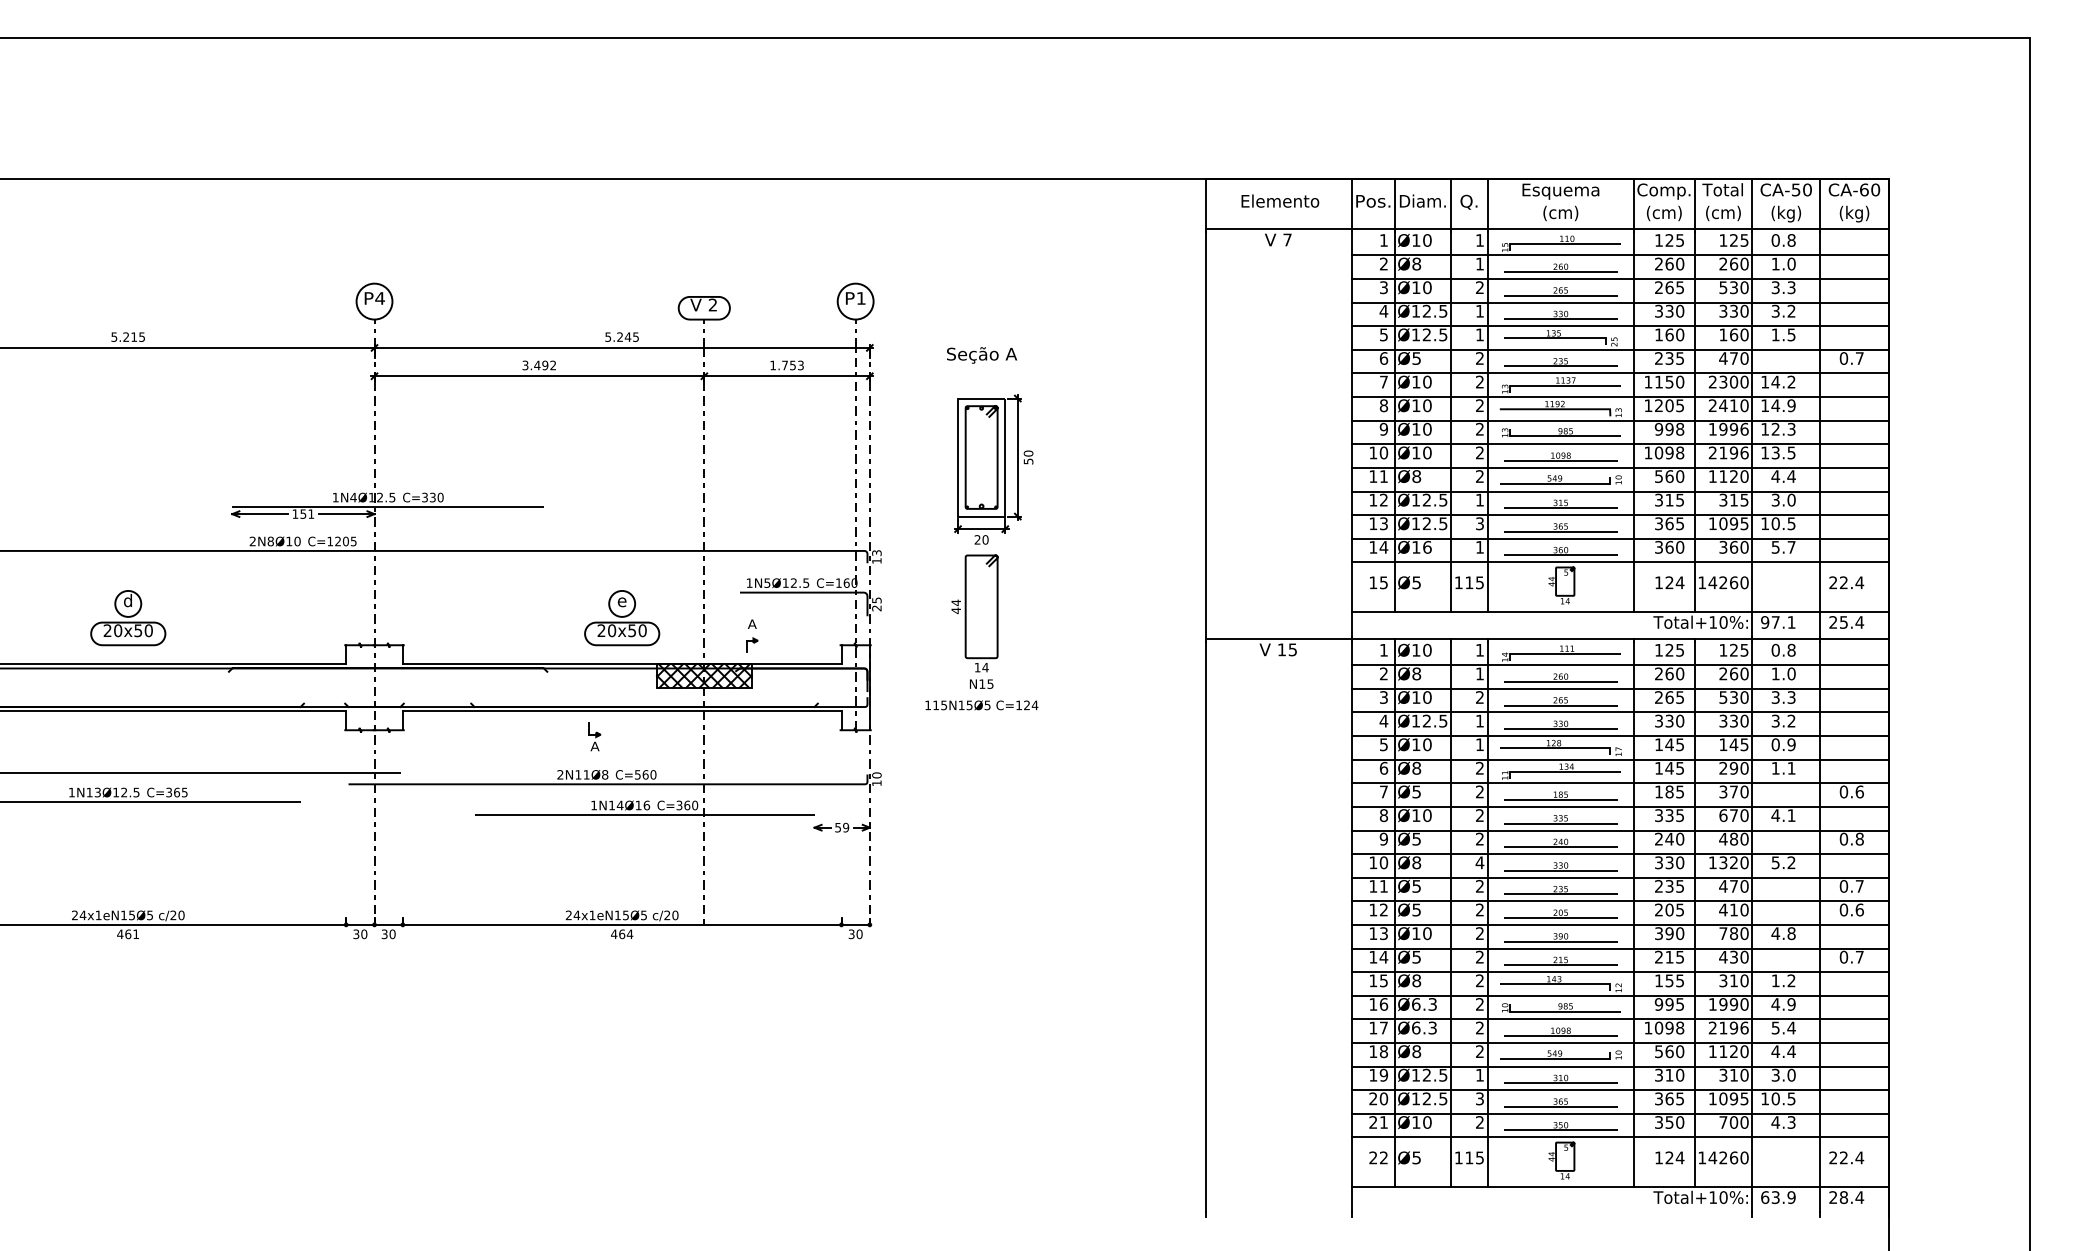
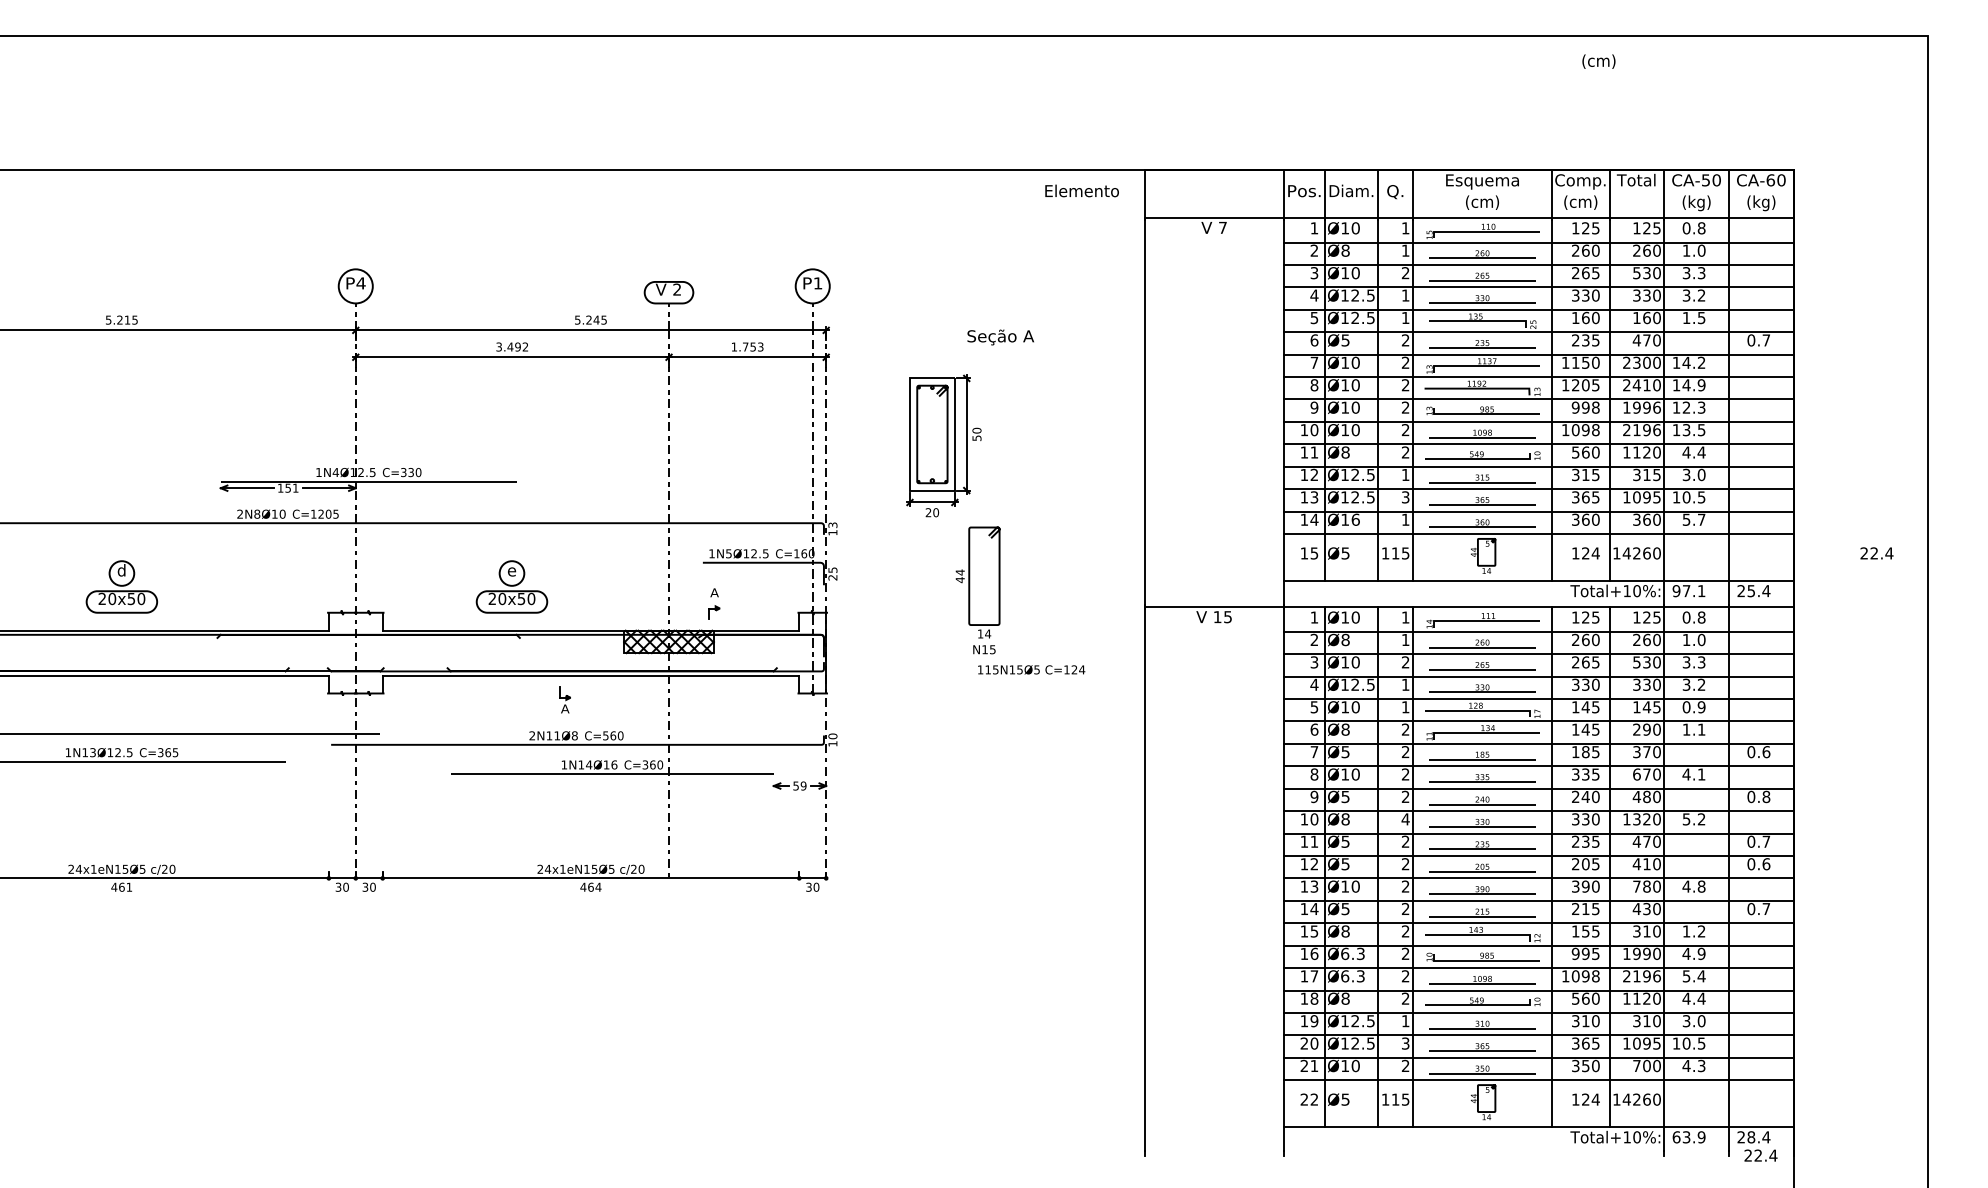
text: (1279, 200) -> (1081, 190), moved
text: (1722, 213) -> (1598, 61), moved
text: (981, 355) -> (1000, 337), moved
text: (1846, 582) -> (1876, 553), moved
part: (621, 617) -> (511, 586), moved
part: (974, 621) -> (977, 590), moved
text: (981, 704) -> (1031, 669), moved
text: (1846, 1157) -> (1760, 1155), moved

